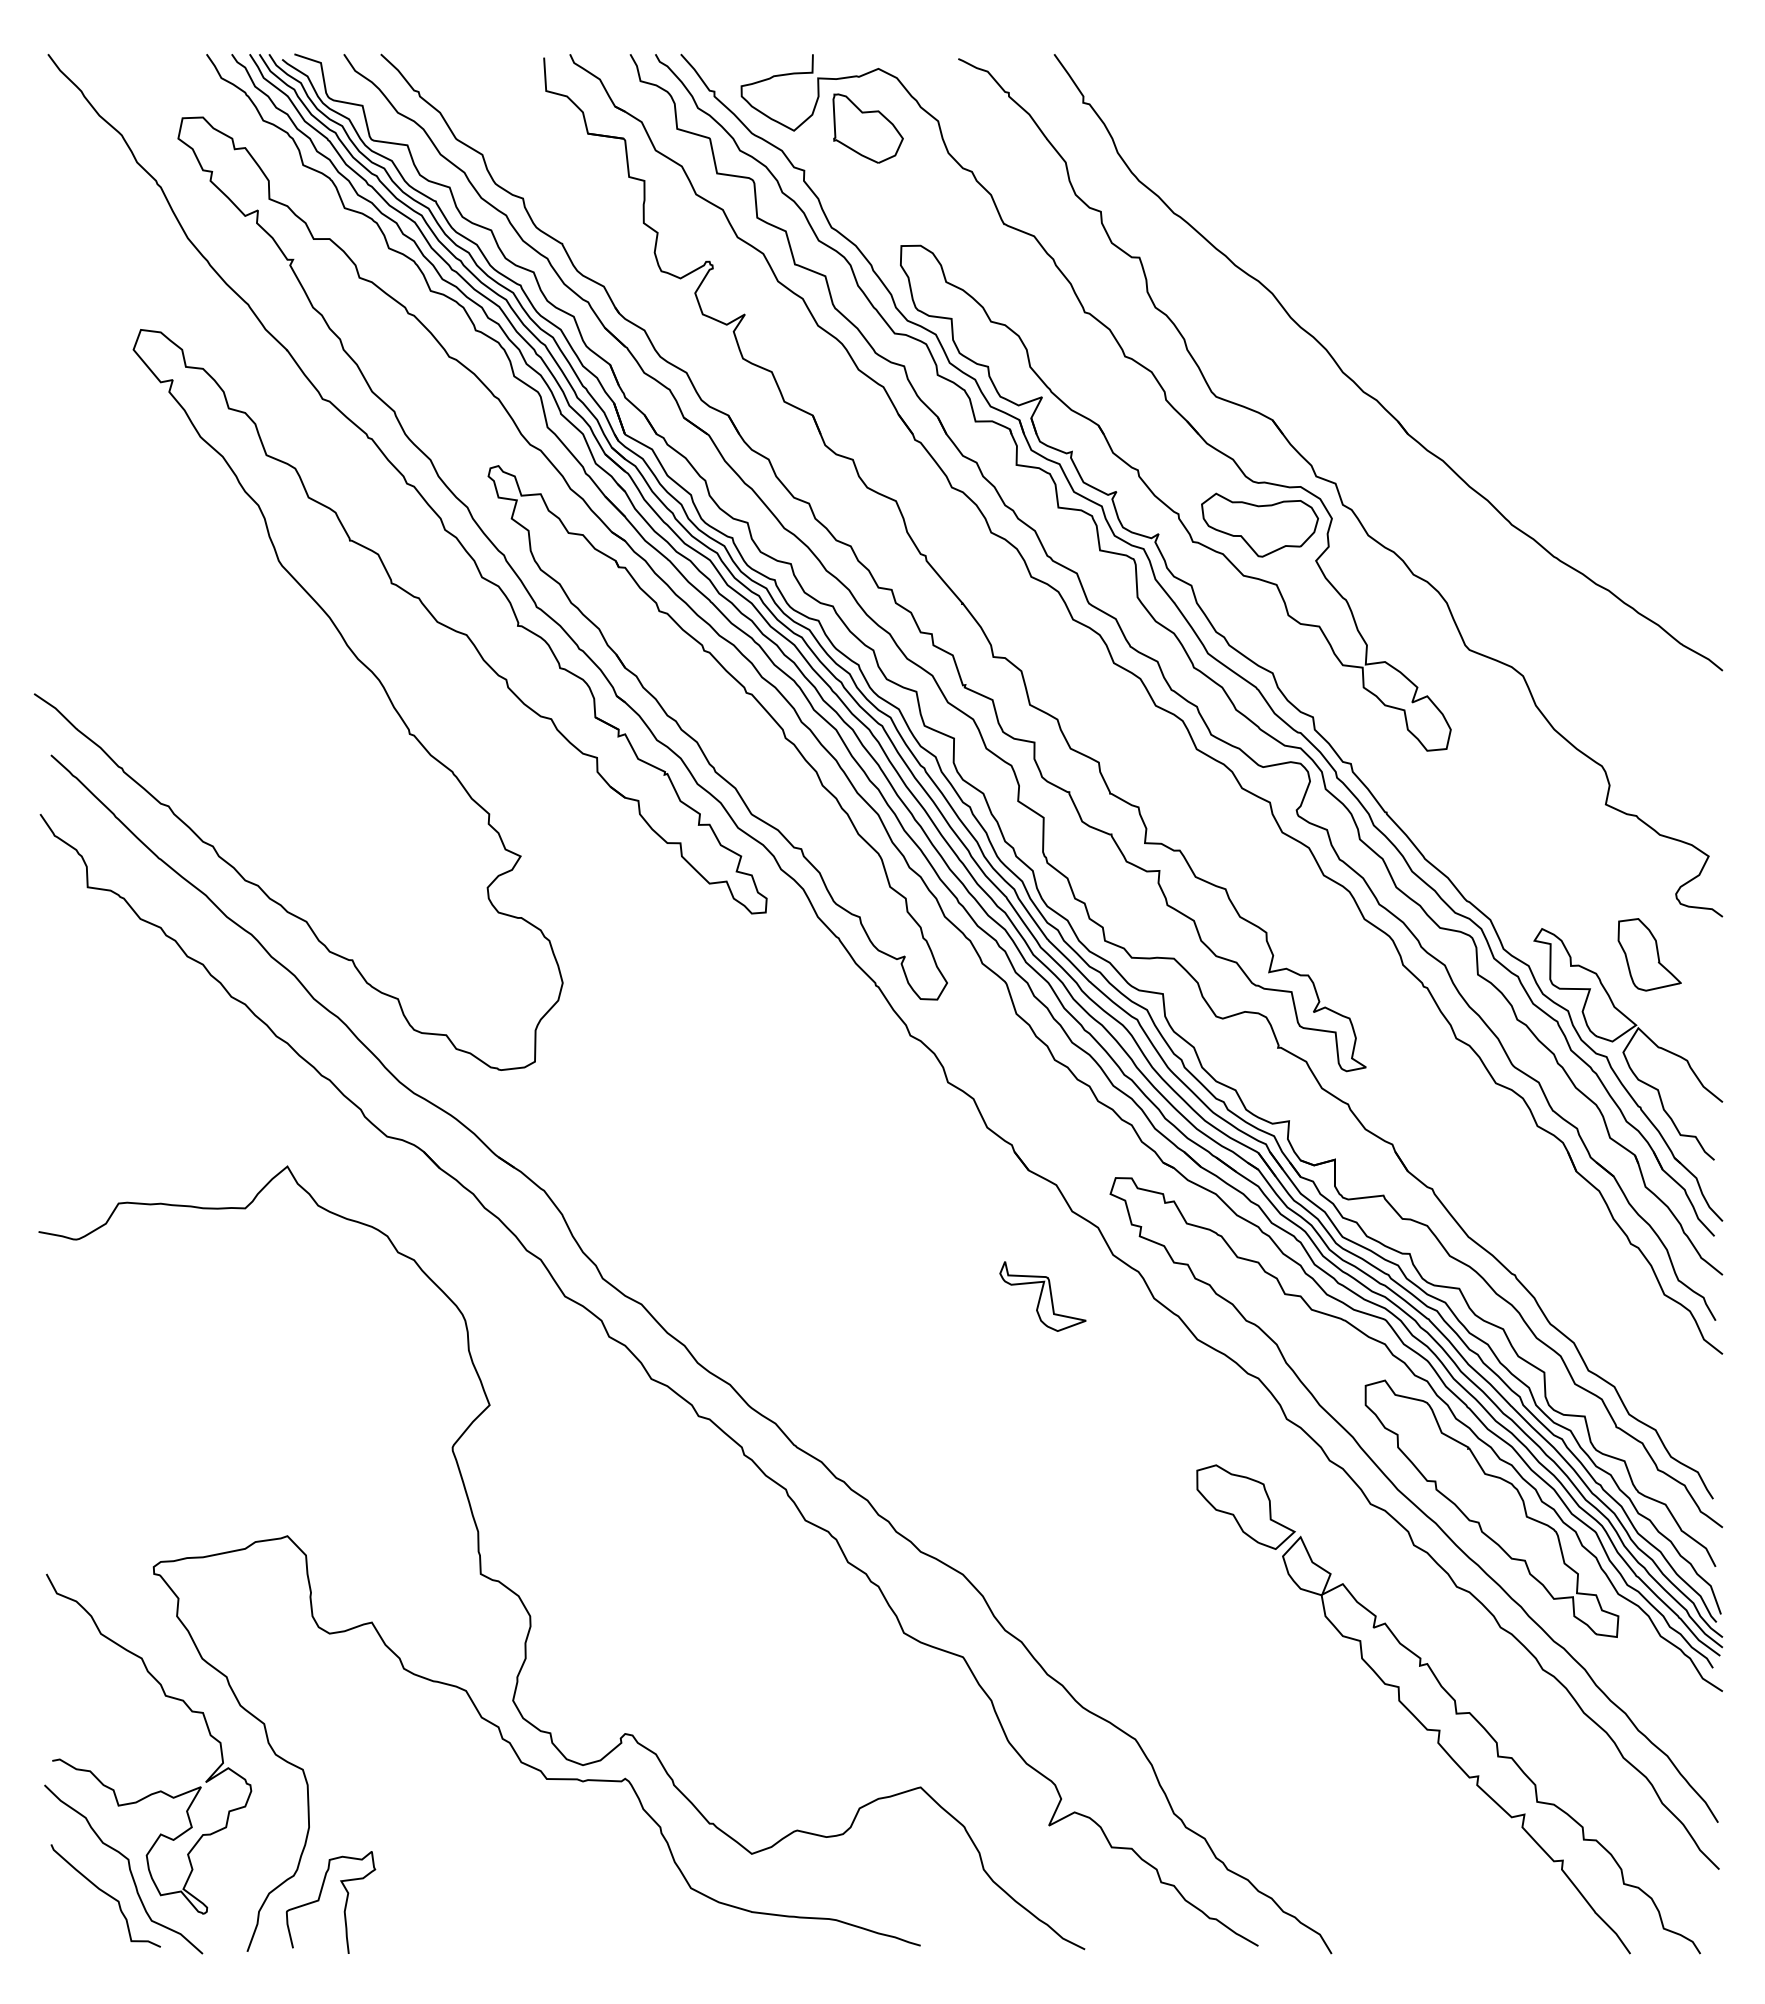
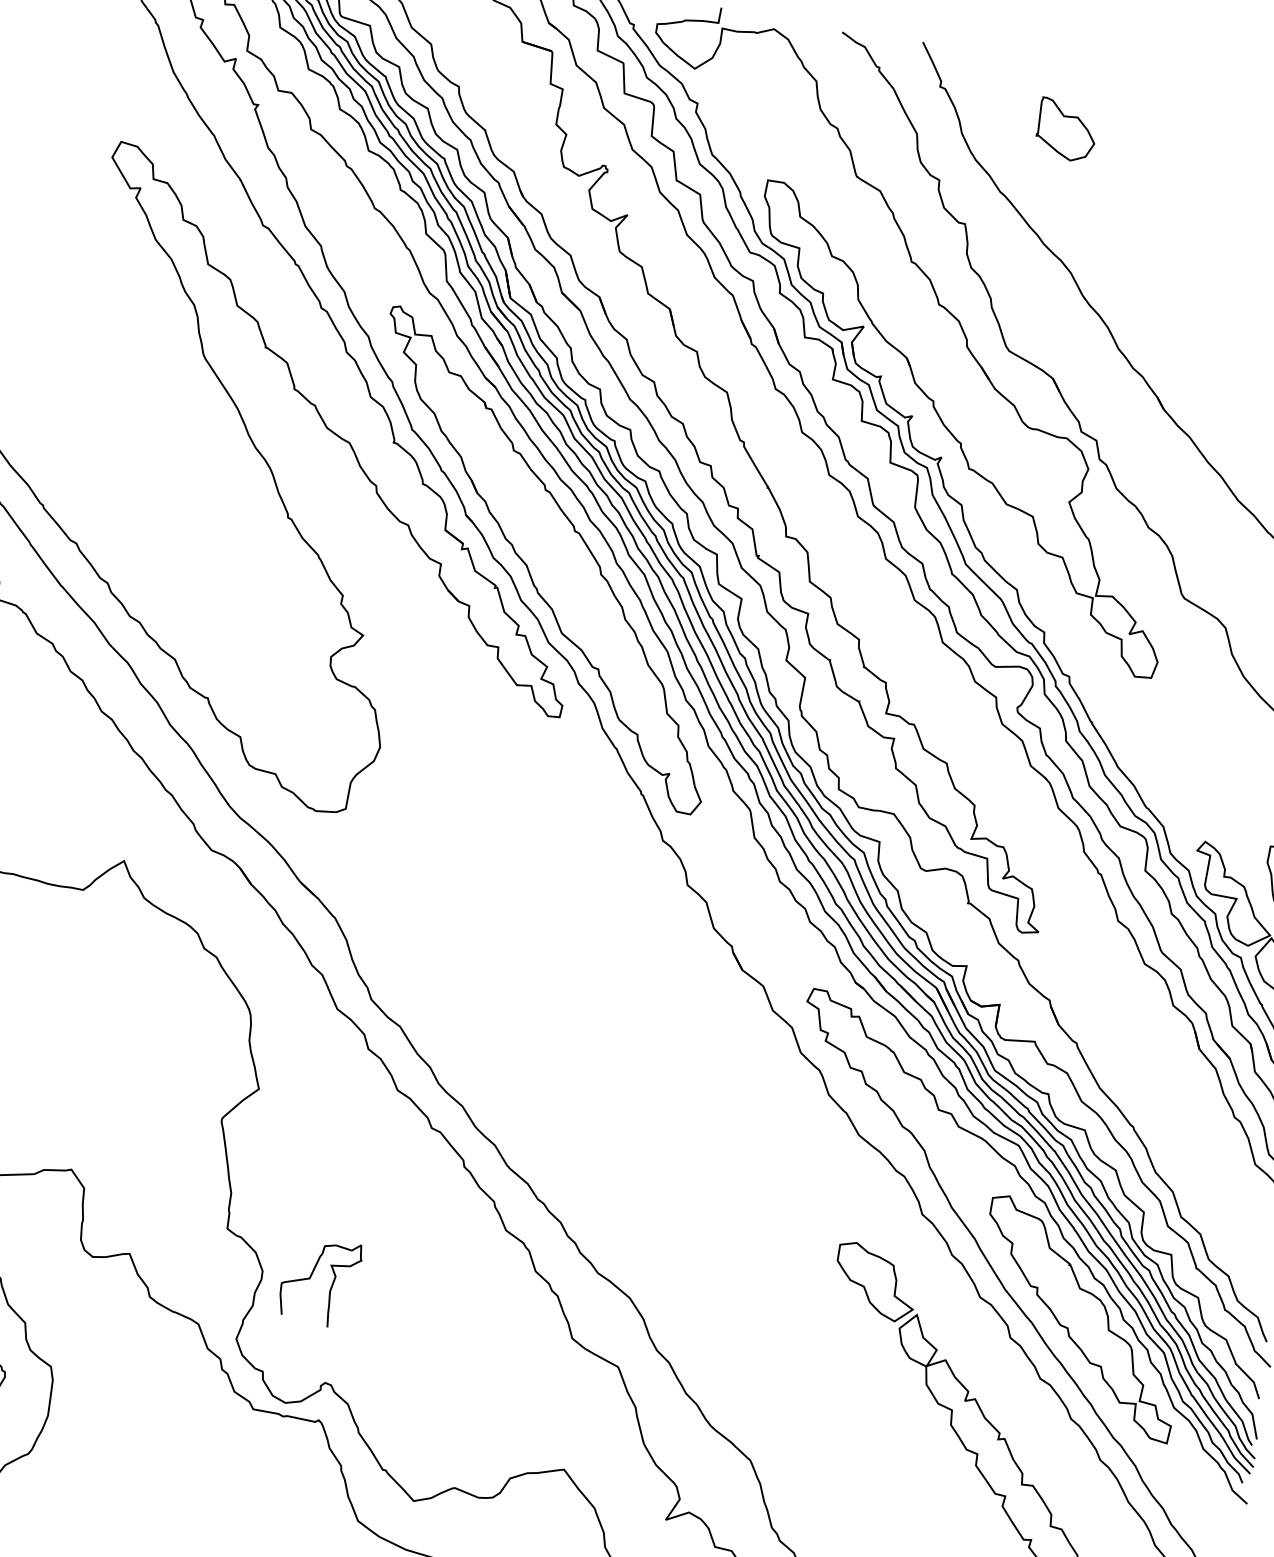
part: (867, 128) -> (1066, 130), moved
part: (1260, 524) -> (1027, 464), removed
part: (1042, 1296) -> (735, 1077), removed
curve: (320, 1897) -> (311, 1276), moved

